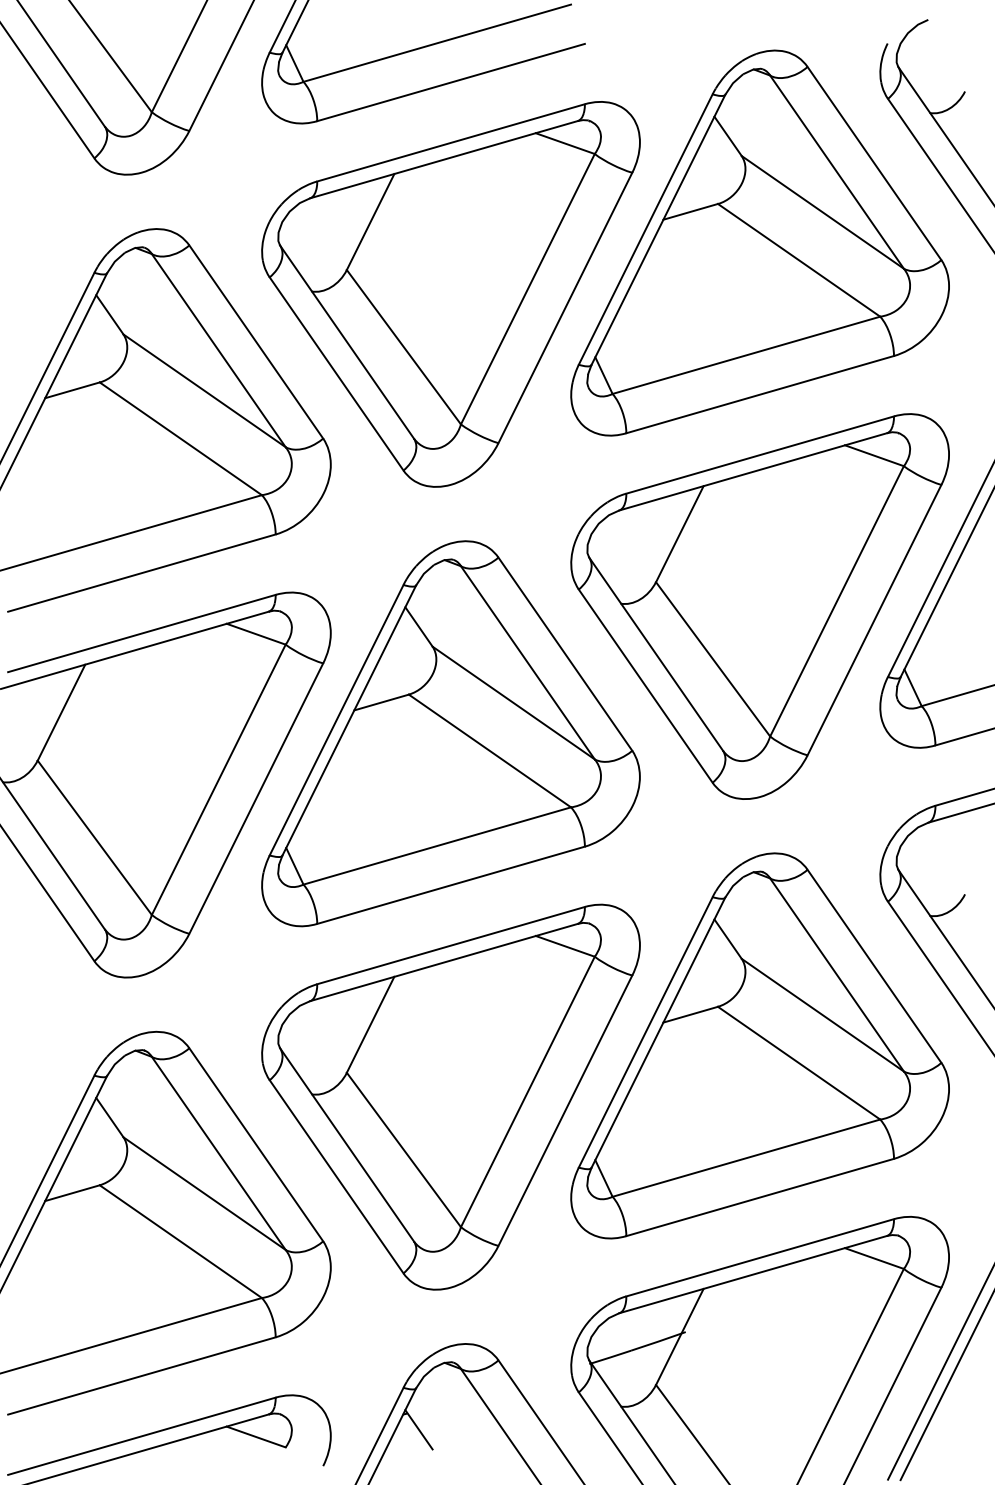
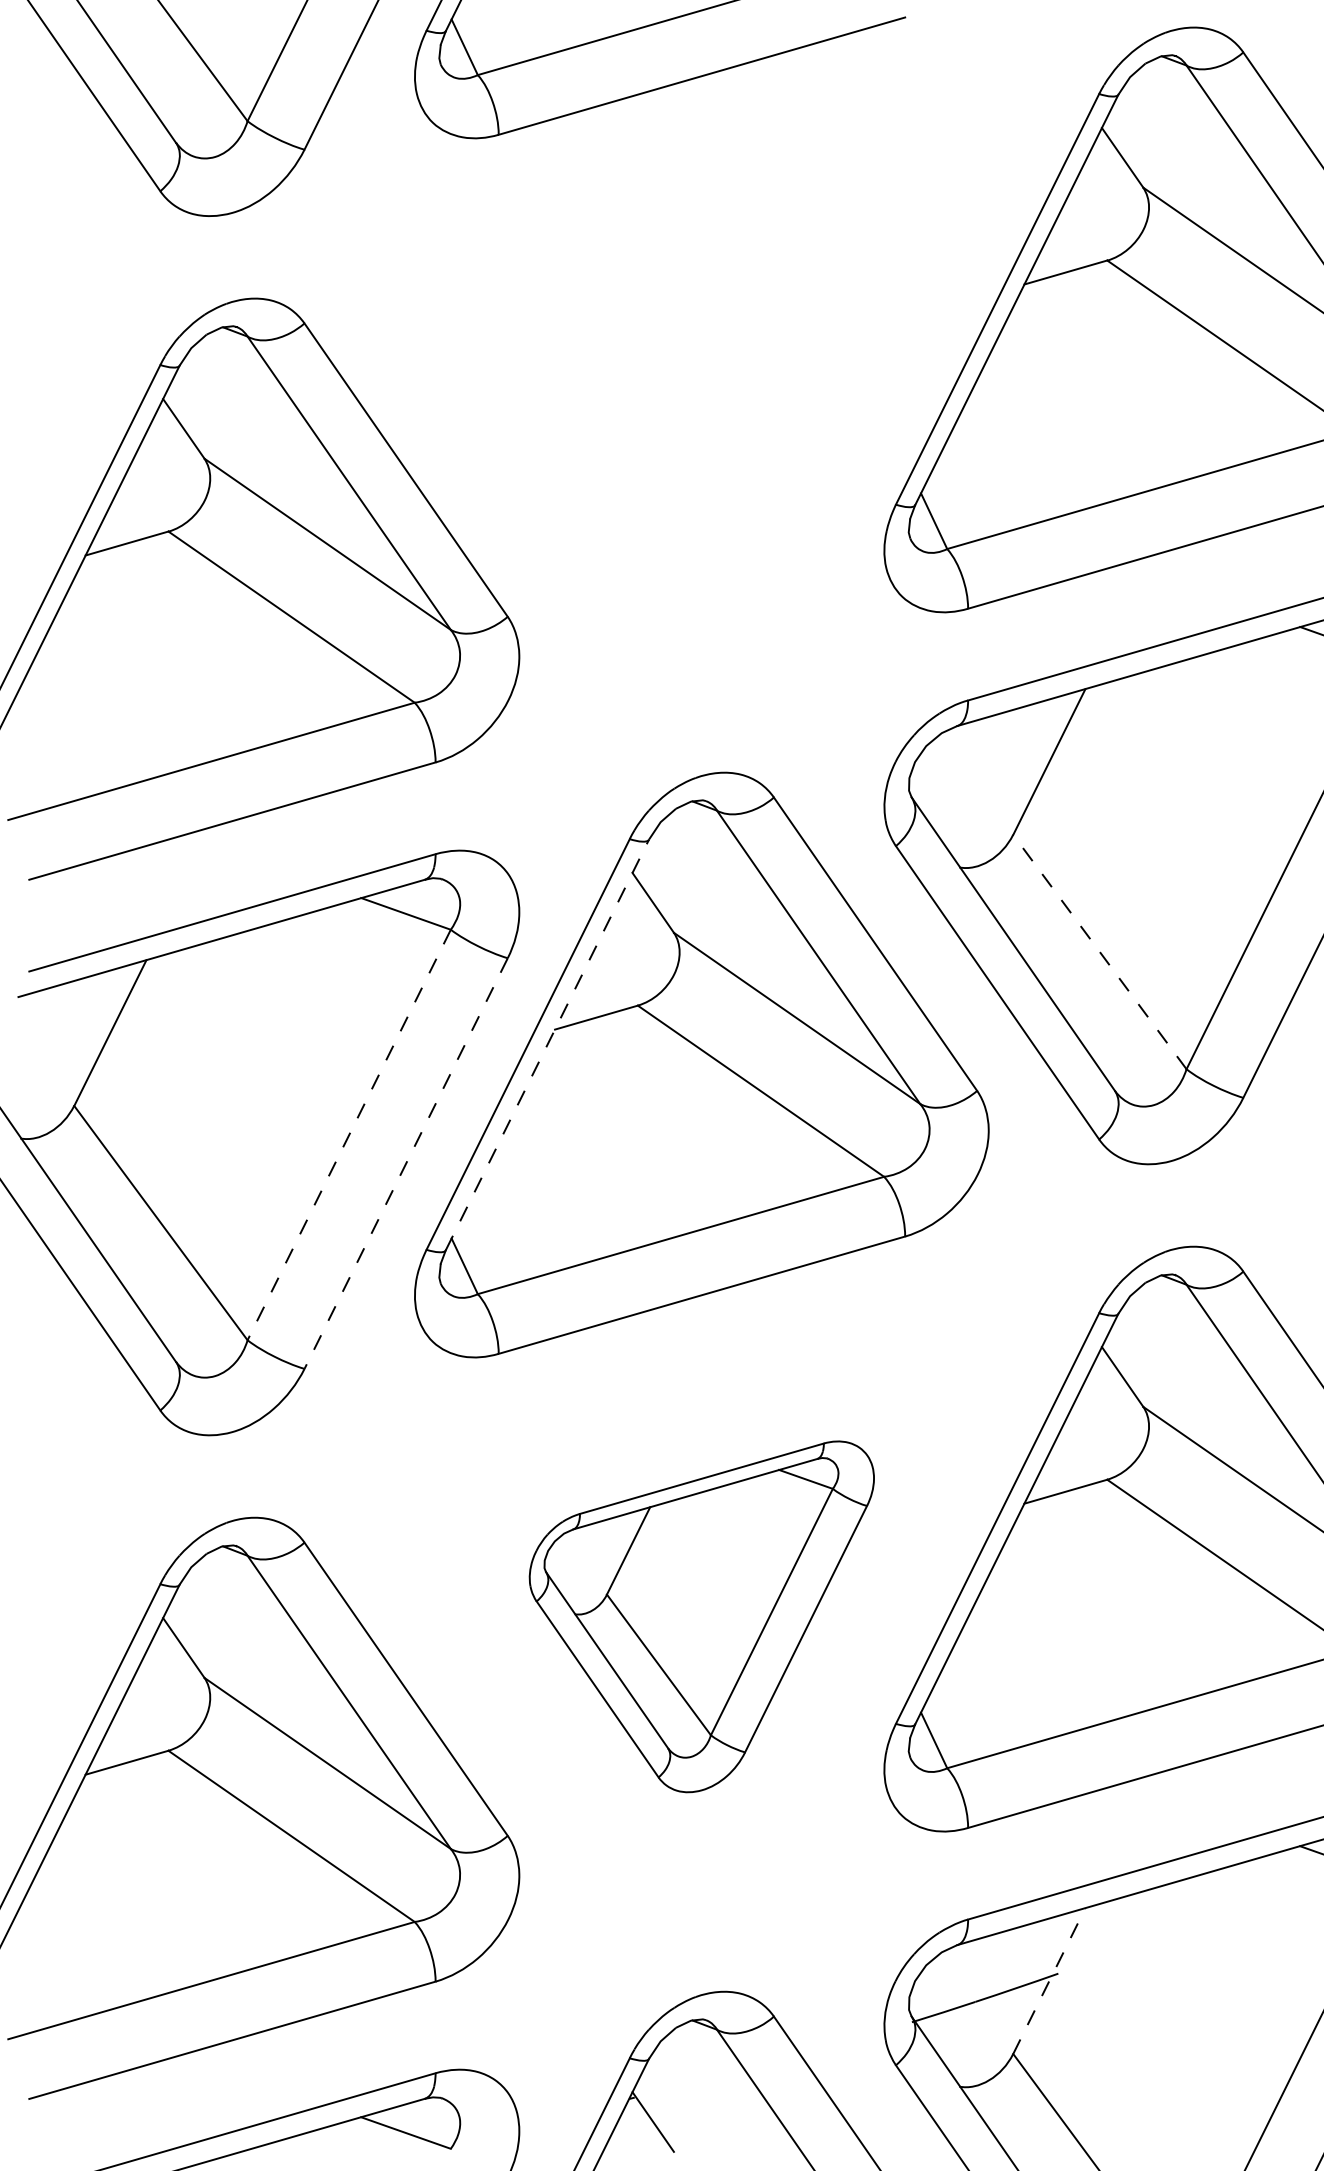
part: (450, 294) -> (701, 397), removed
line: (713, 659) -> (1100, 952), solid -> dashed
line: (349, 720) -> (547, 1044), solid -> dashed
line: (218, 779) -> (348, 1134), solid -> dashed
line: (256, 798) -> (406, 1163), solid -> dashed
part: (450, 1096) -> (701, 1615), size x0.6
line: (679, 1336) -> (1048, 1980), solid -> dashed

